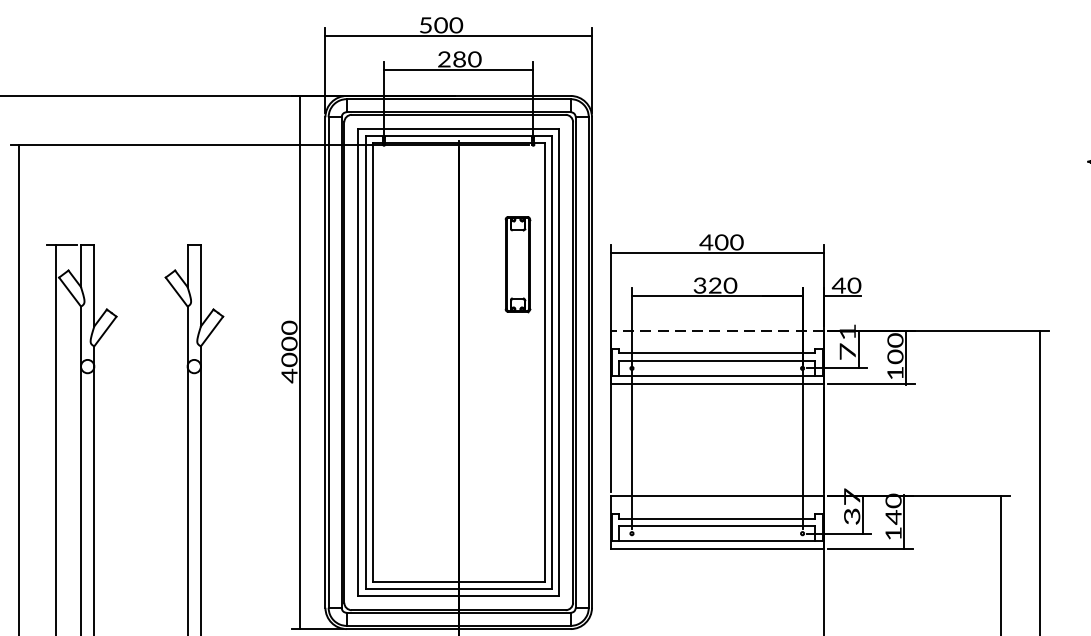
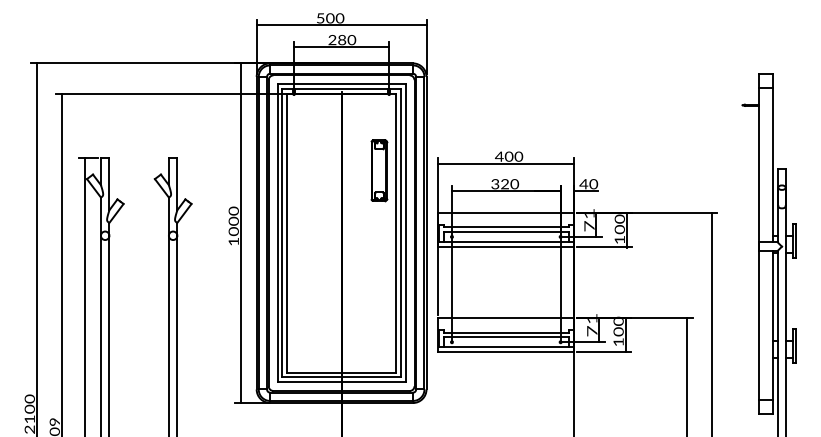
line: (717, 330) -> (506, 212), dashed -> solid
text: (289, 375) -> (233, 241), 4000 -> 1000
text: (852, 505) -> (592, 324), 37 -> 71
text: (893, 516) -> (618, 331), 140 -> 100

